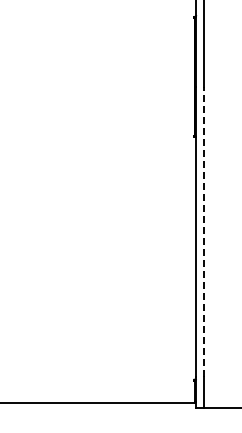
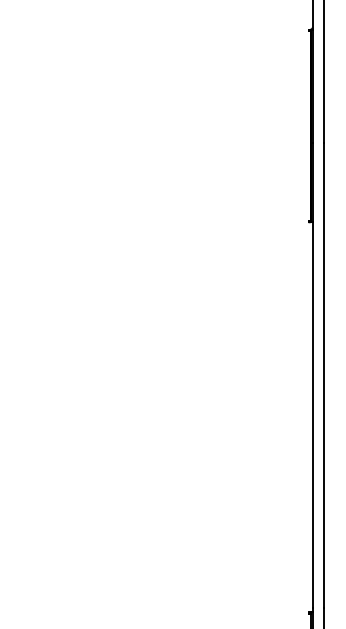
line: (203, 231) -> (324, 374), dashed -> solid

